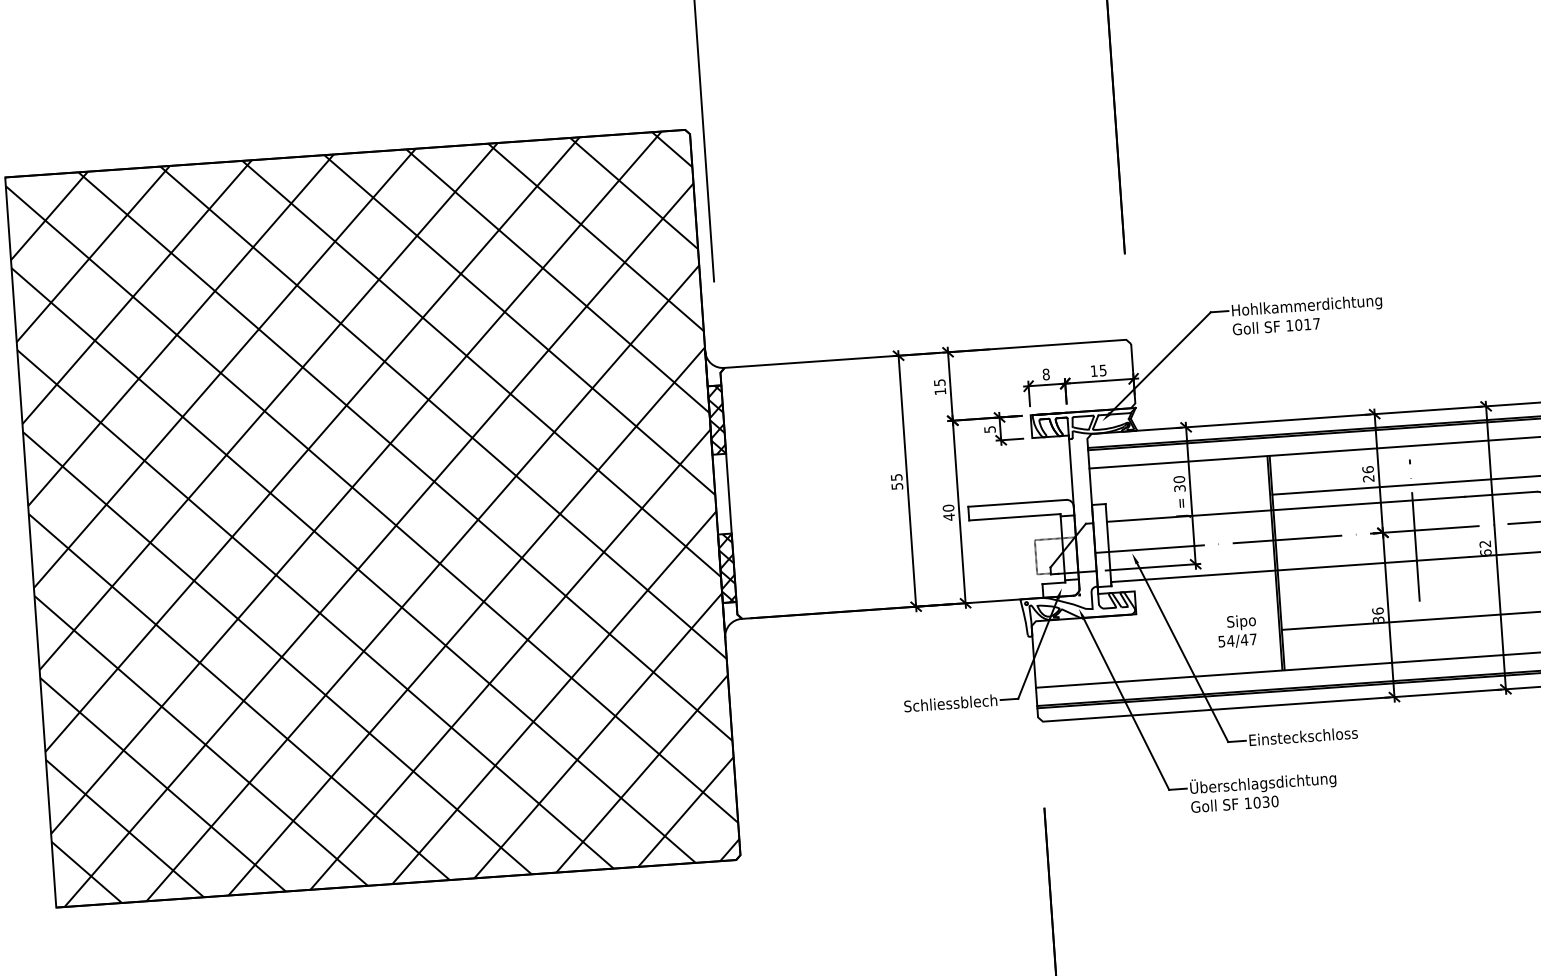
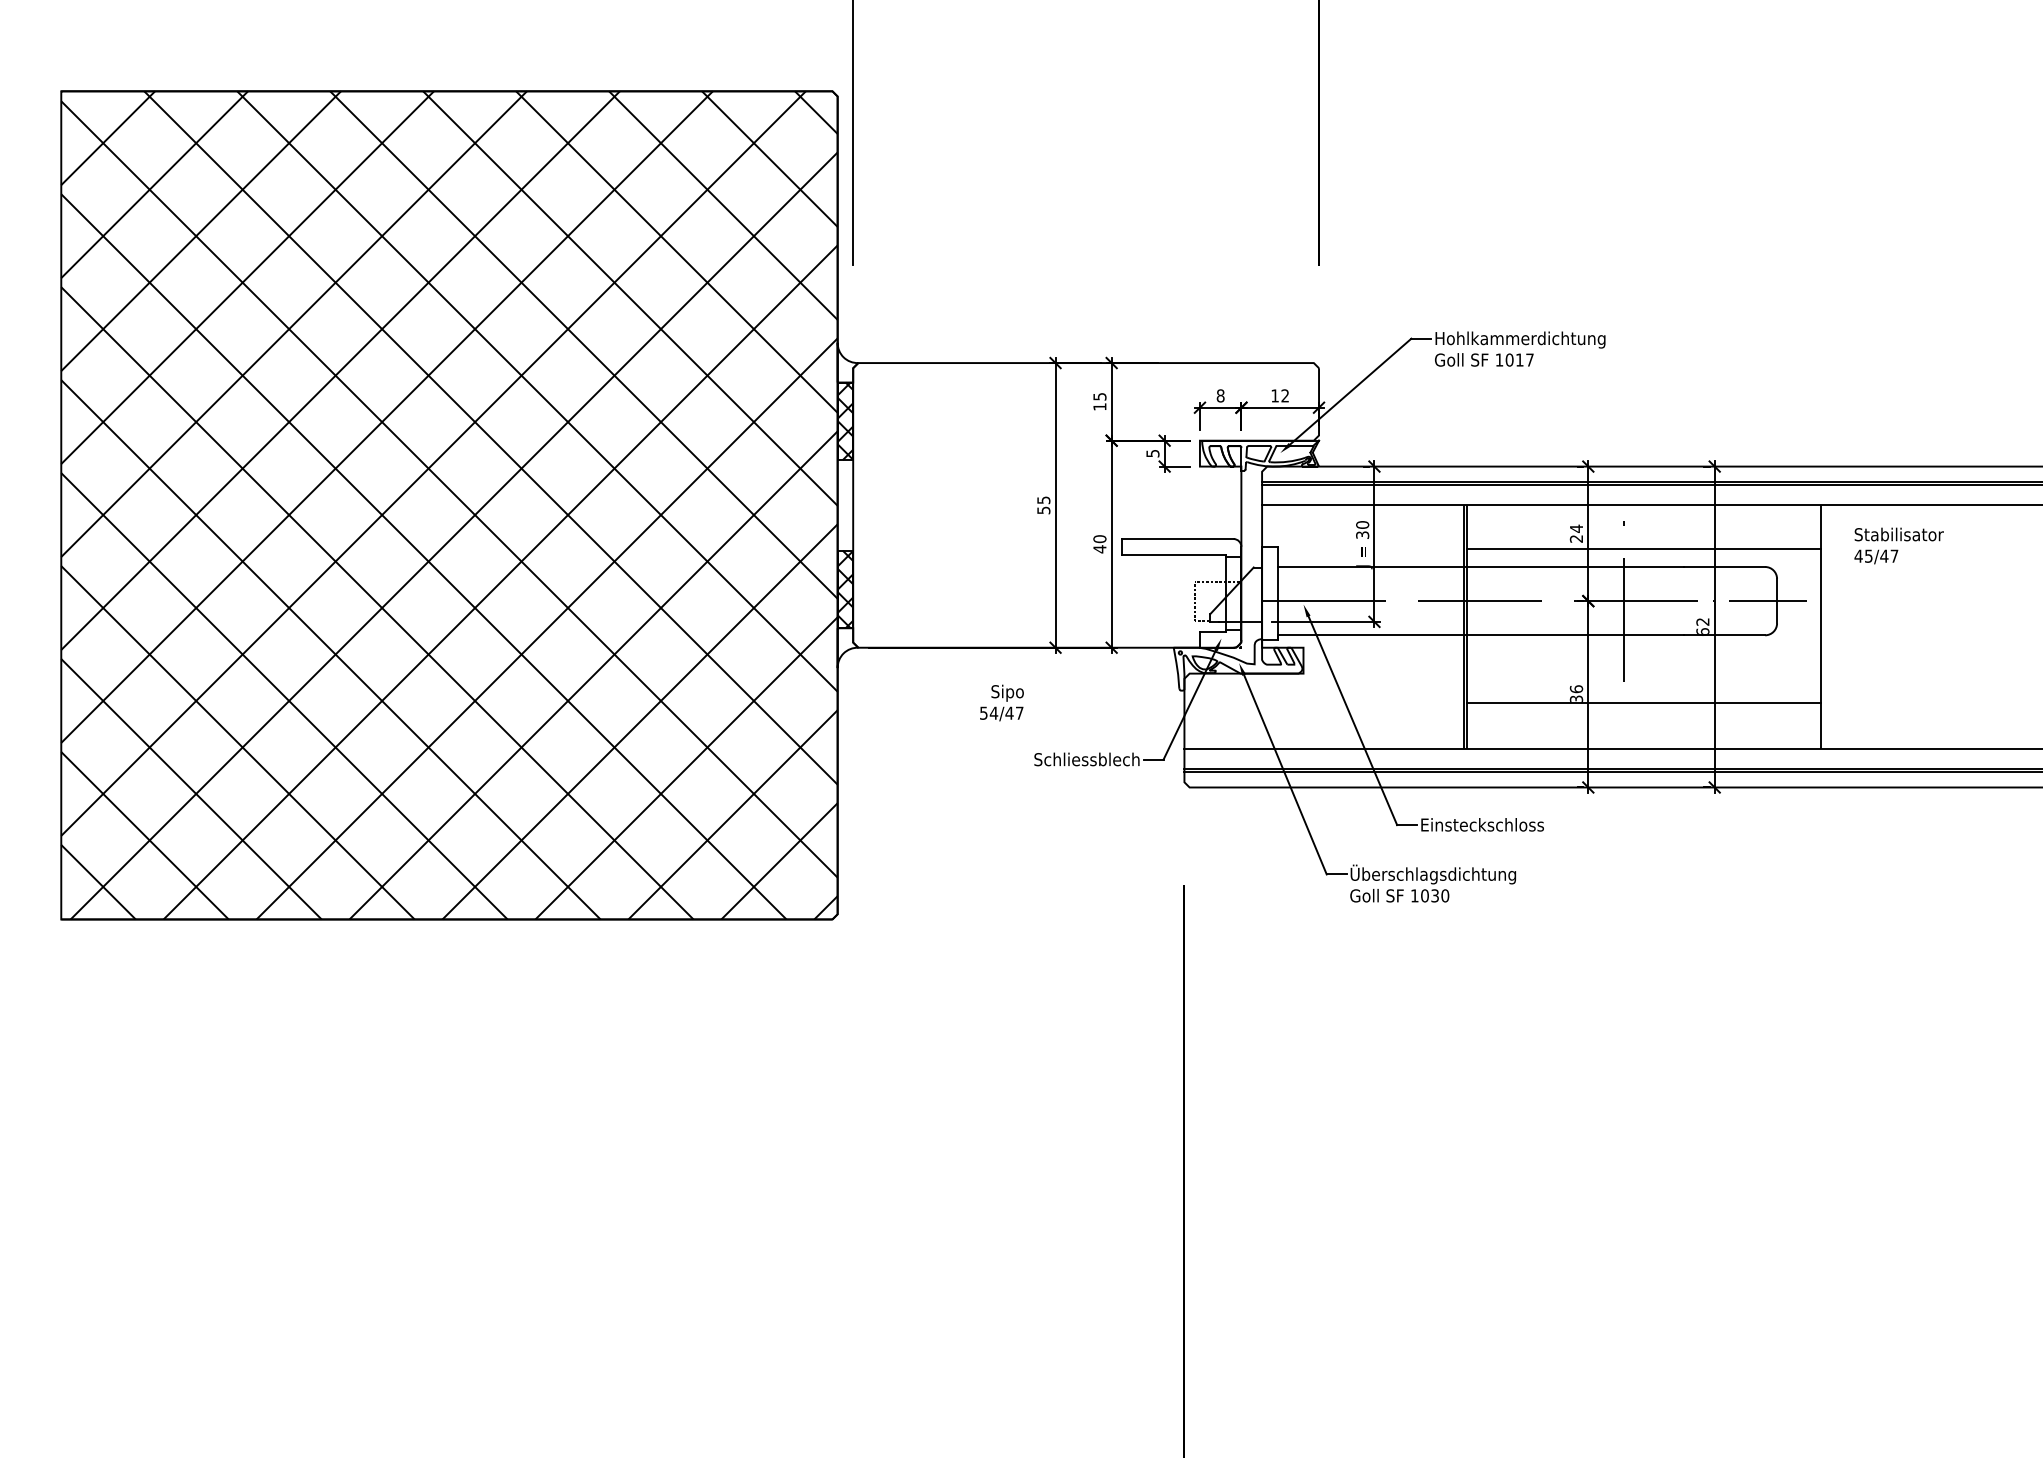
text: (1102, 370) -> (1284, 395), 15 -> 12
text: (1368, 469) -> (1576, 528), 26 -> 24
text: (1236, 631) -> (1001, 702), moved

